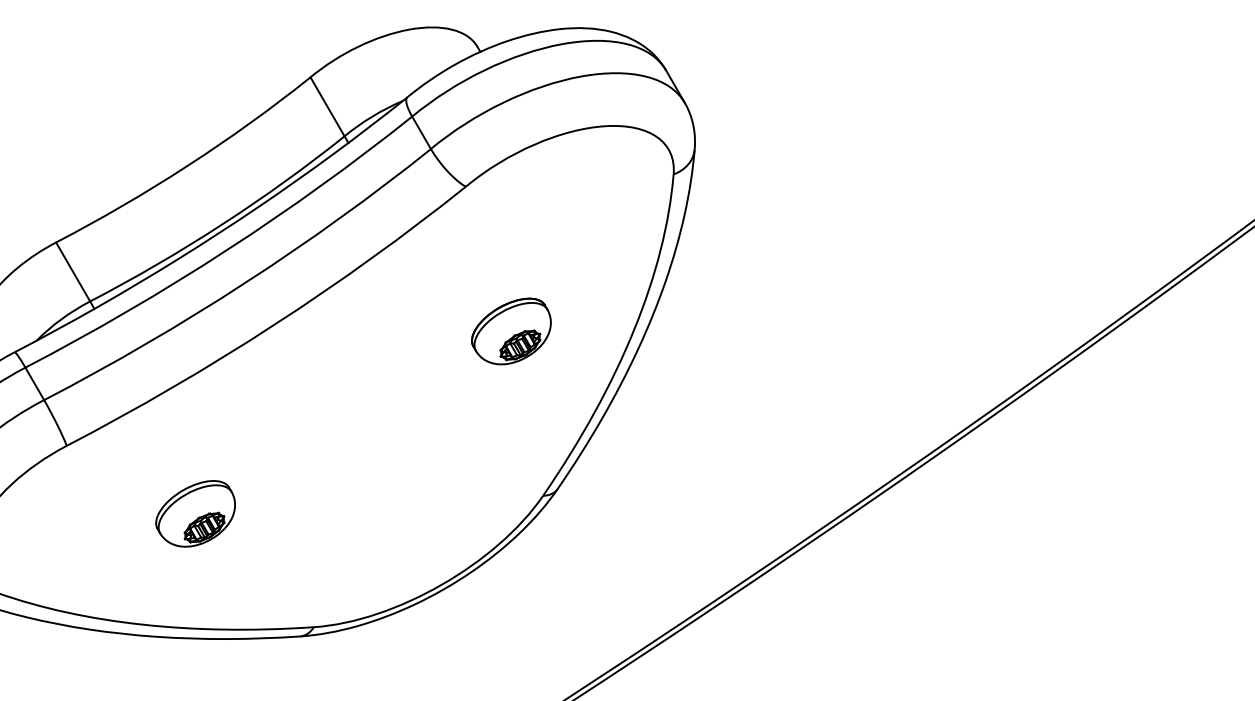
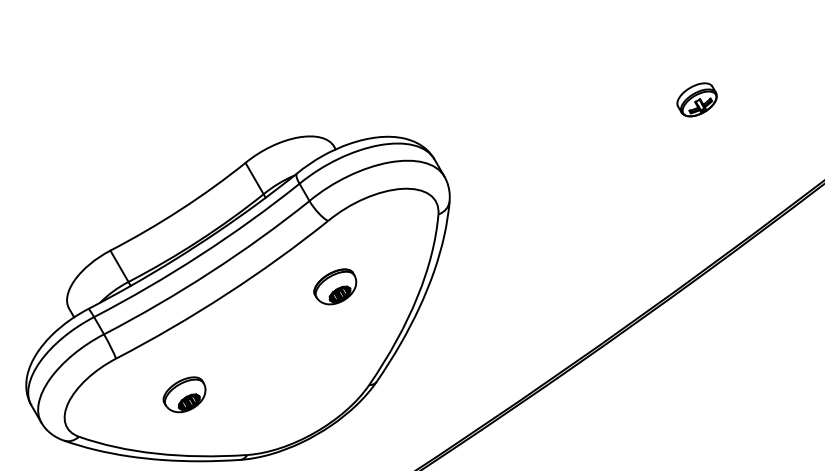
part: (511, 330) -> (335, 286), moved

